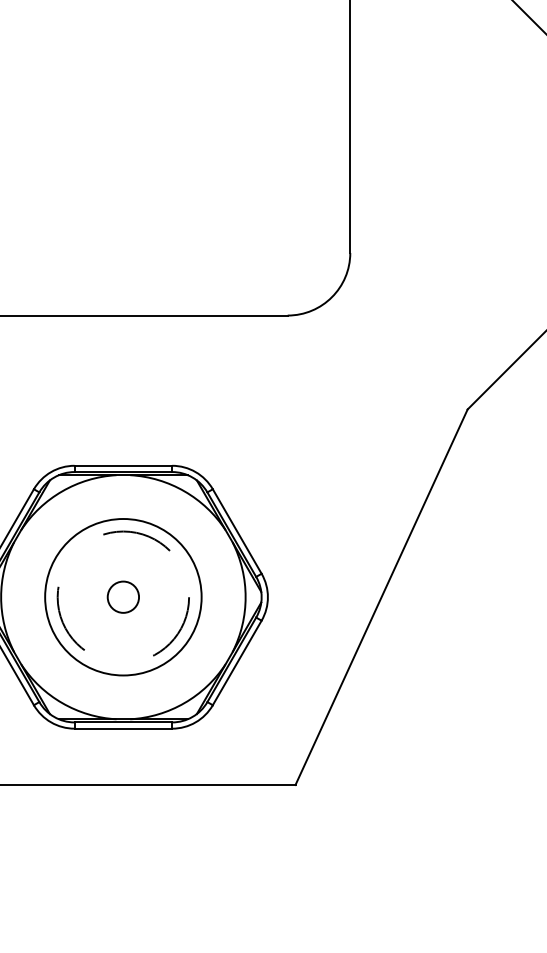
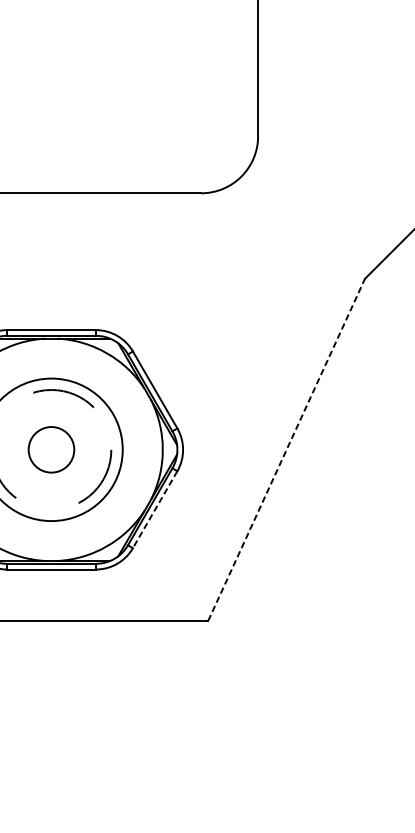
circle: (123, 596) -> (51, 449), size x1.6
line: (381, 597) -> (286, 450), solid -> dashed
line: (237, 662) -> (155, 509), solid -> dashed

